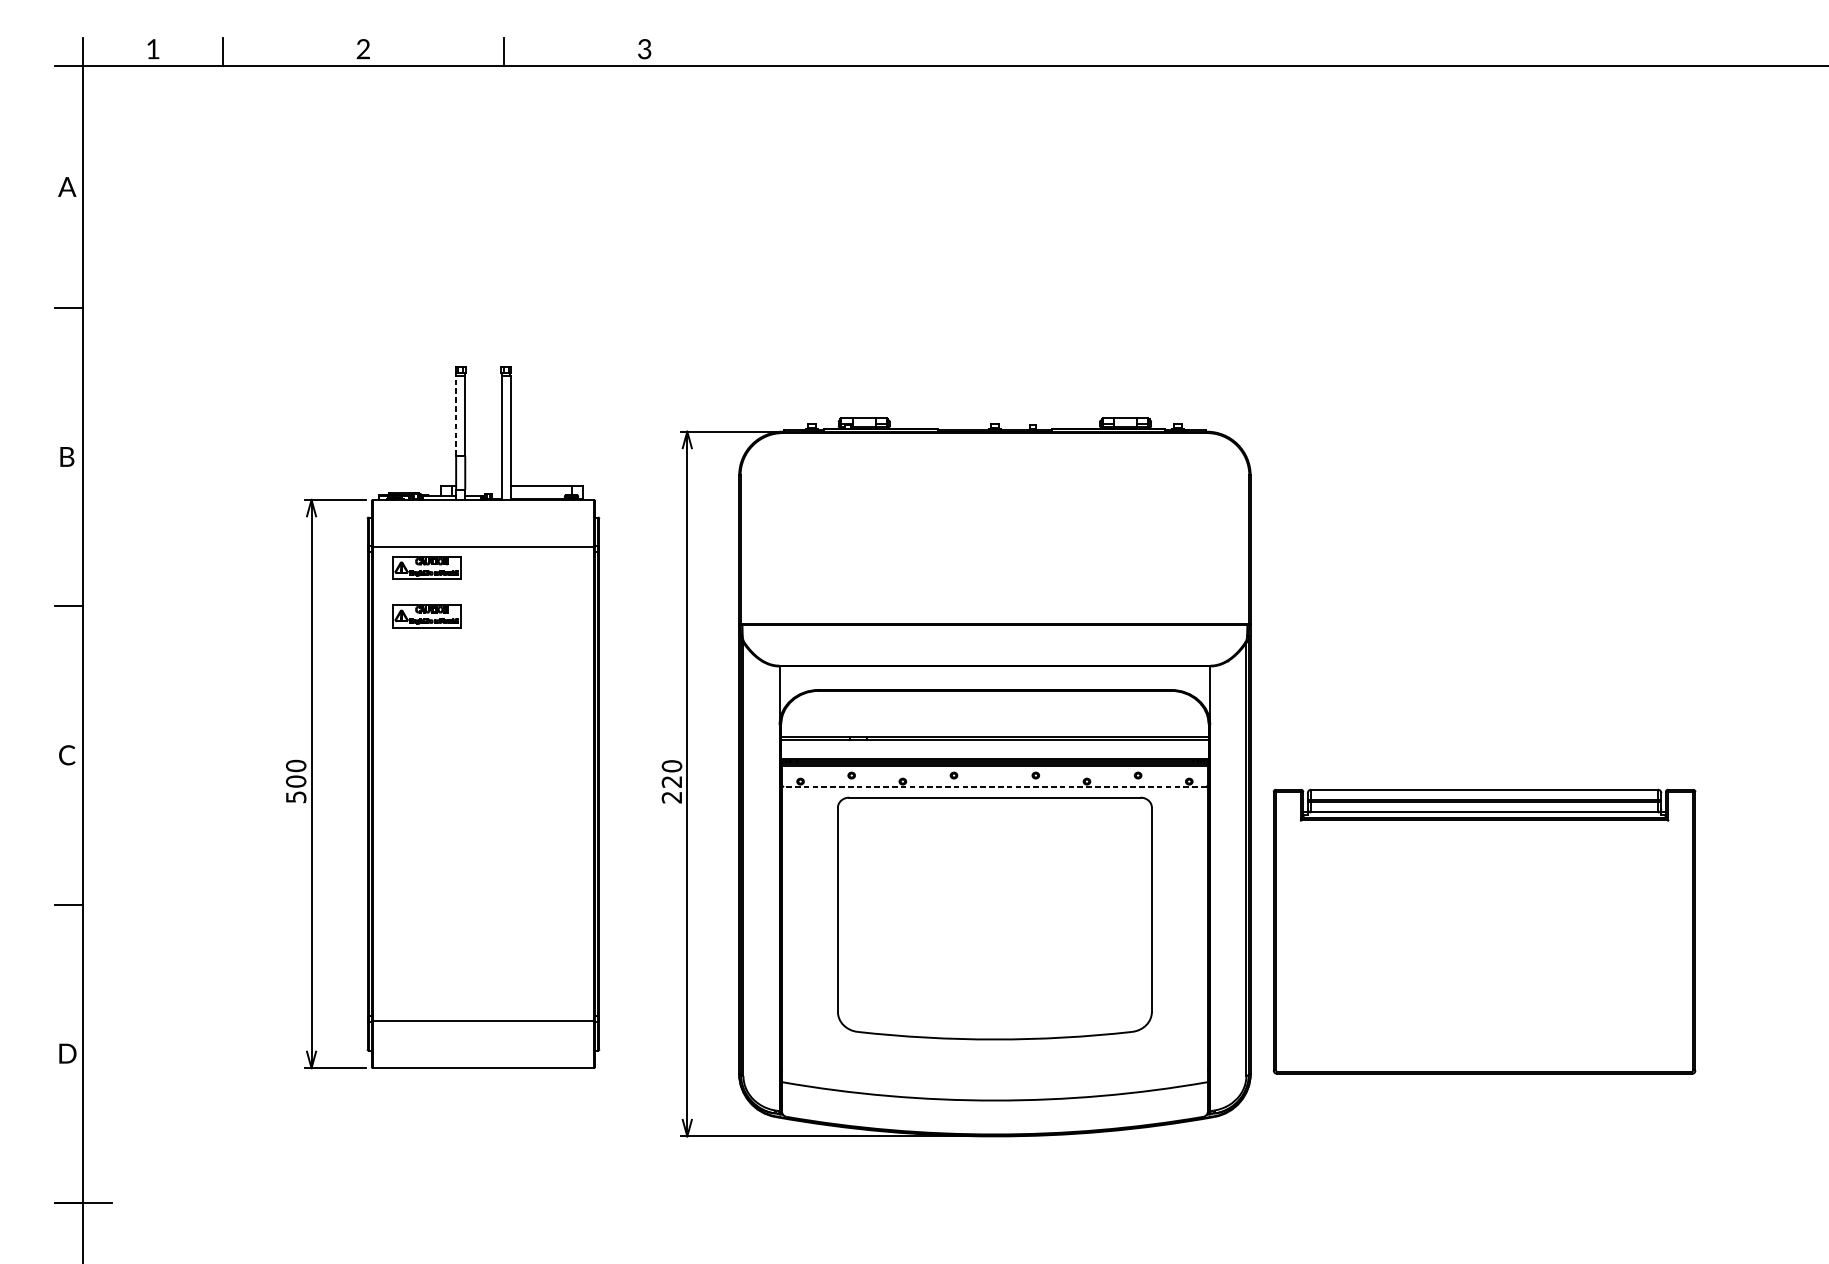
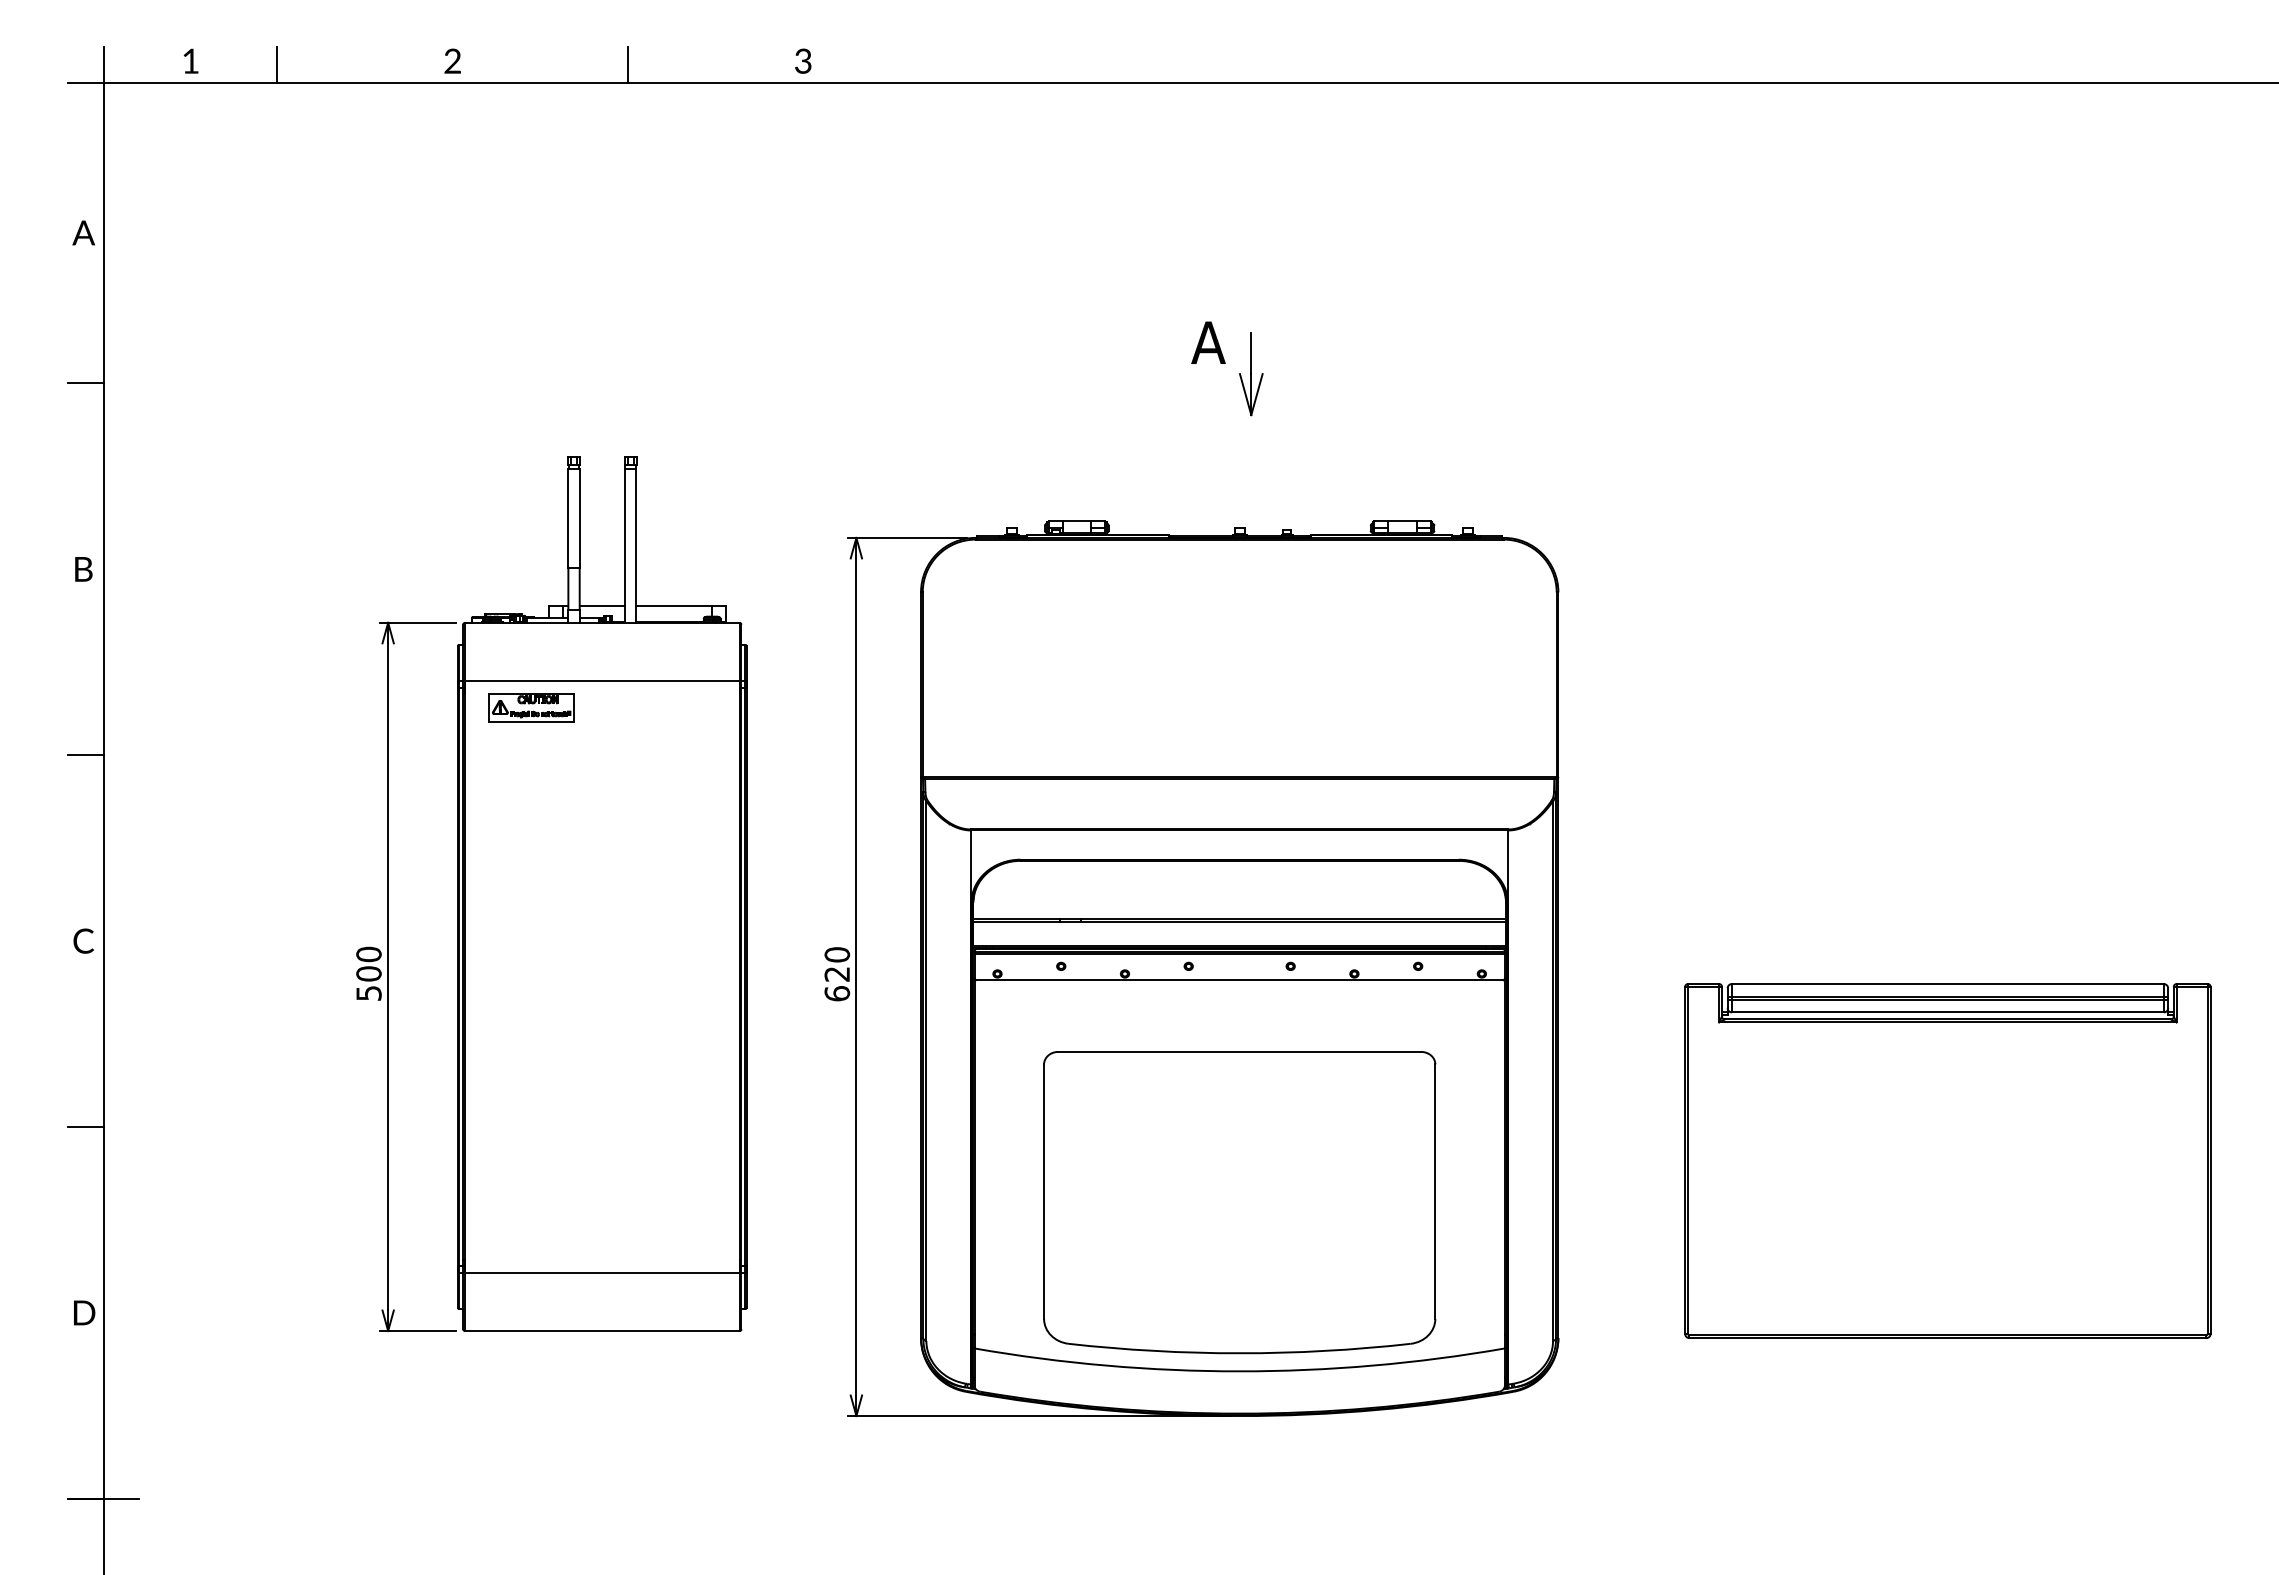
part: (985, 295) -> (1227, 368), added
line: (456, 416) -> (568, 518), dashed -> solid
line: (483, 485) -> (602, 605), added
part: (426, 615) -> (531, 767), removed
line: (994, 786) -> (1239, 980), dashed -> solid
text: (672, 797) -> (837, 993), 220 -> 620
part: (994, 918) -> (1239, 1202), moved
part: (1484, 931) -> (1947, 1160), moved

